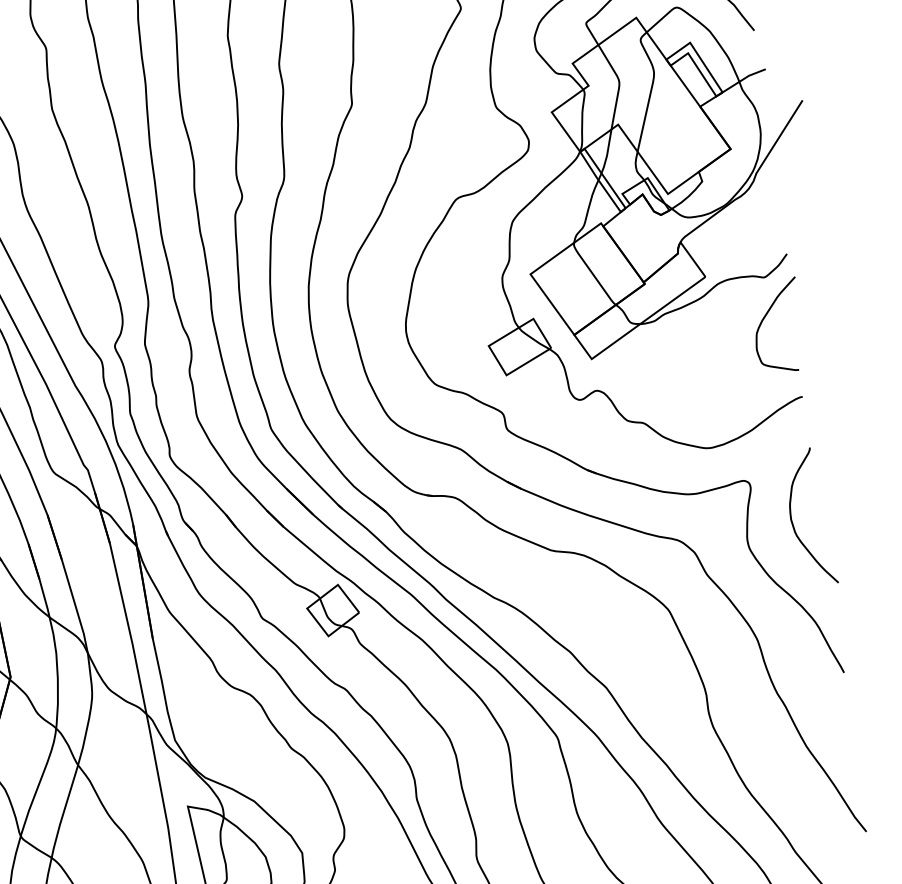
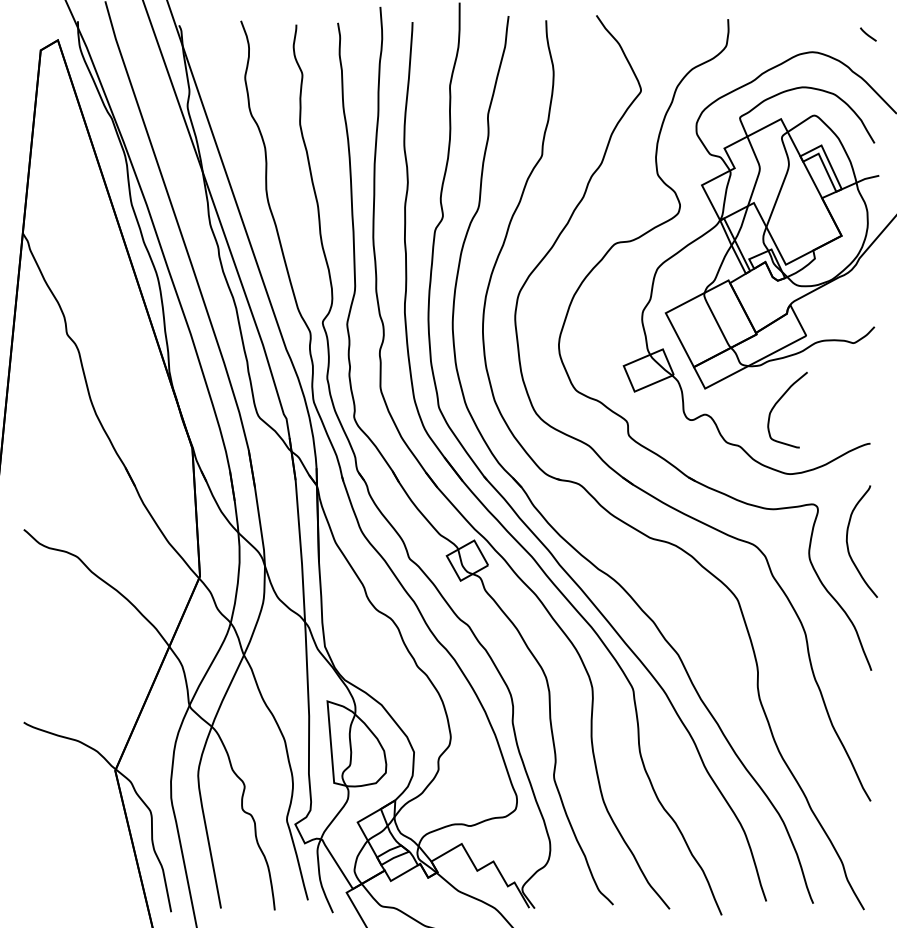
curve: (766, 317) -> (779, 401), moved

